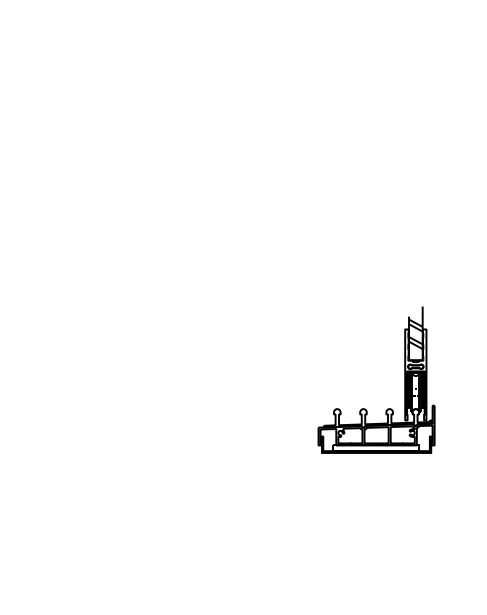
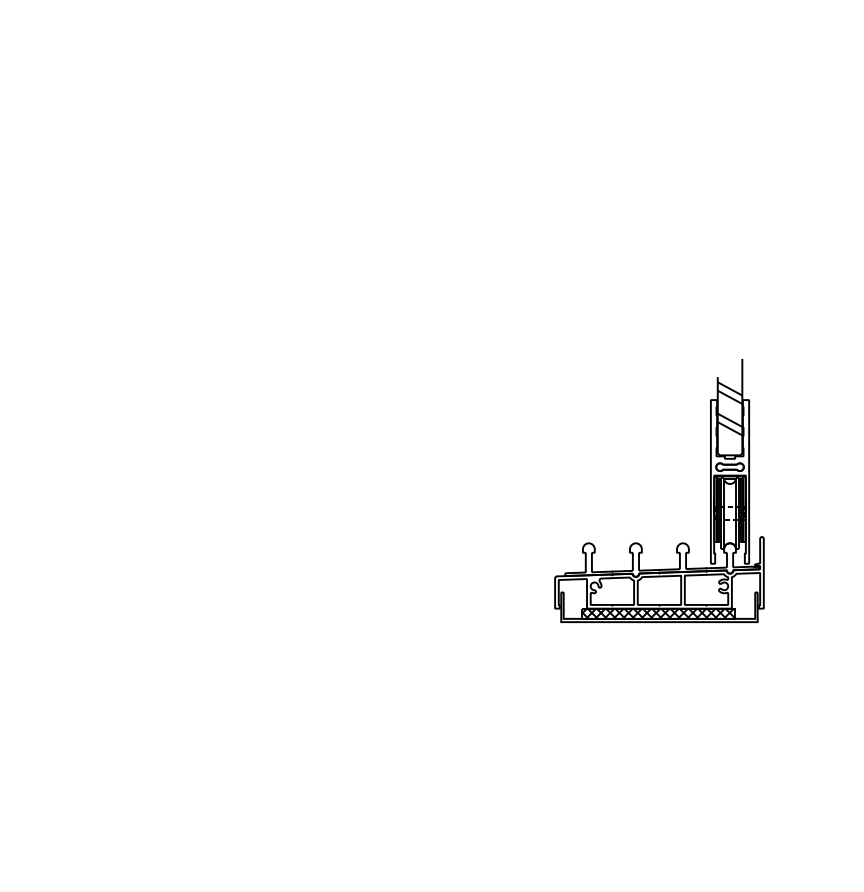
hatch: (375, 448) -> (657, 614), added

